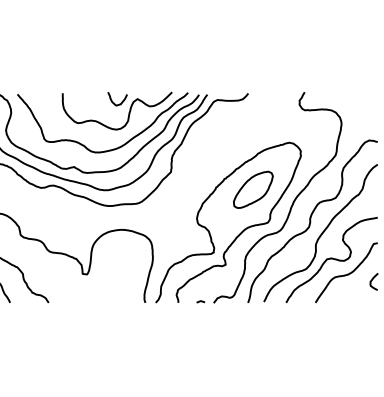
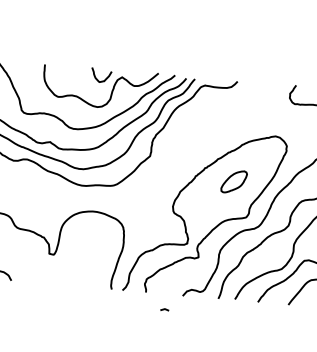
part: (253, 189) -> (234, 181), size x0.6
line: (200, 301) -> (164, 309), moved

